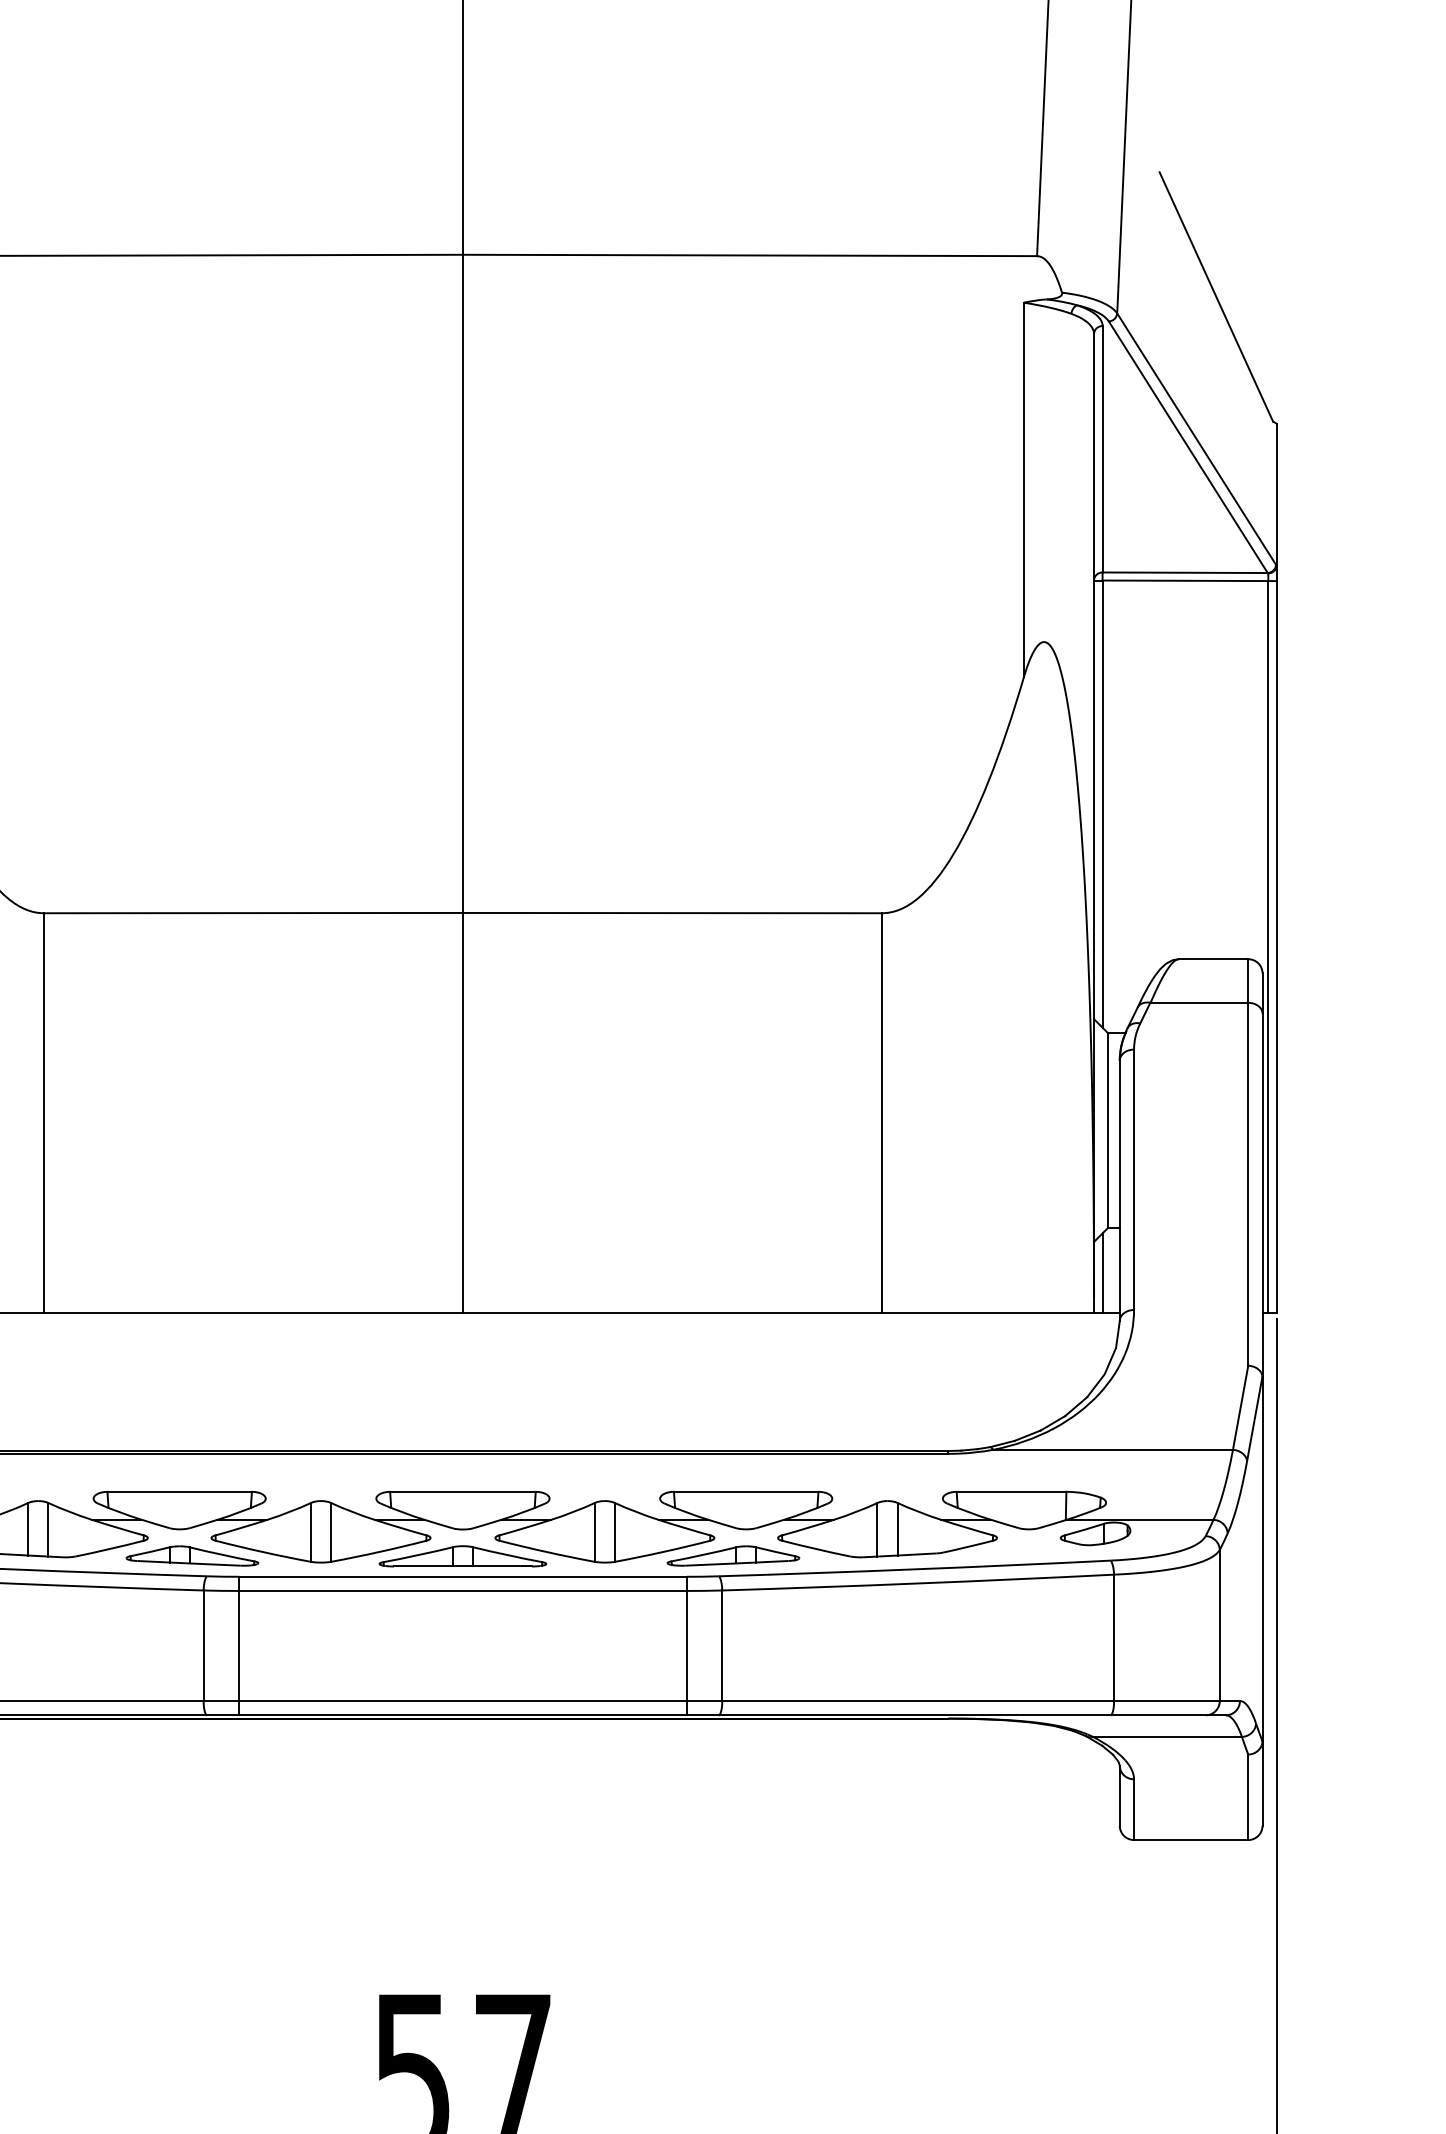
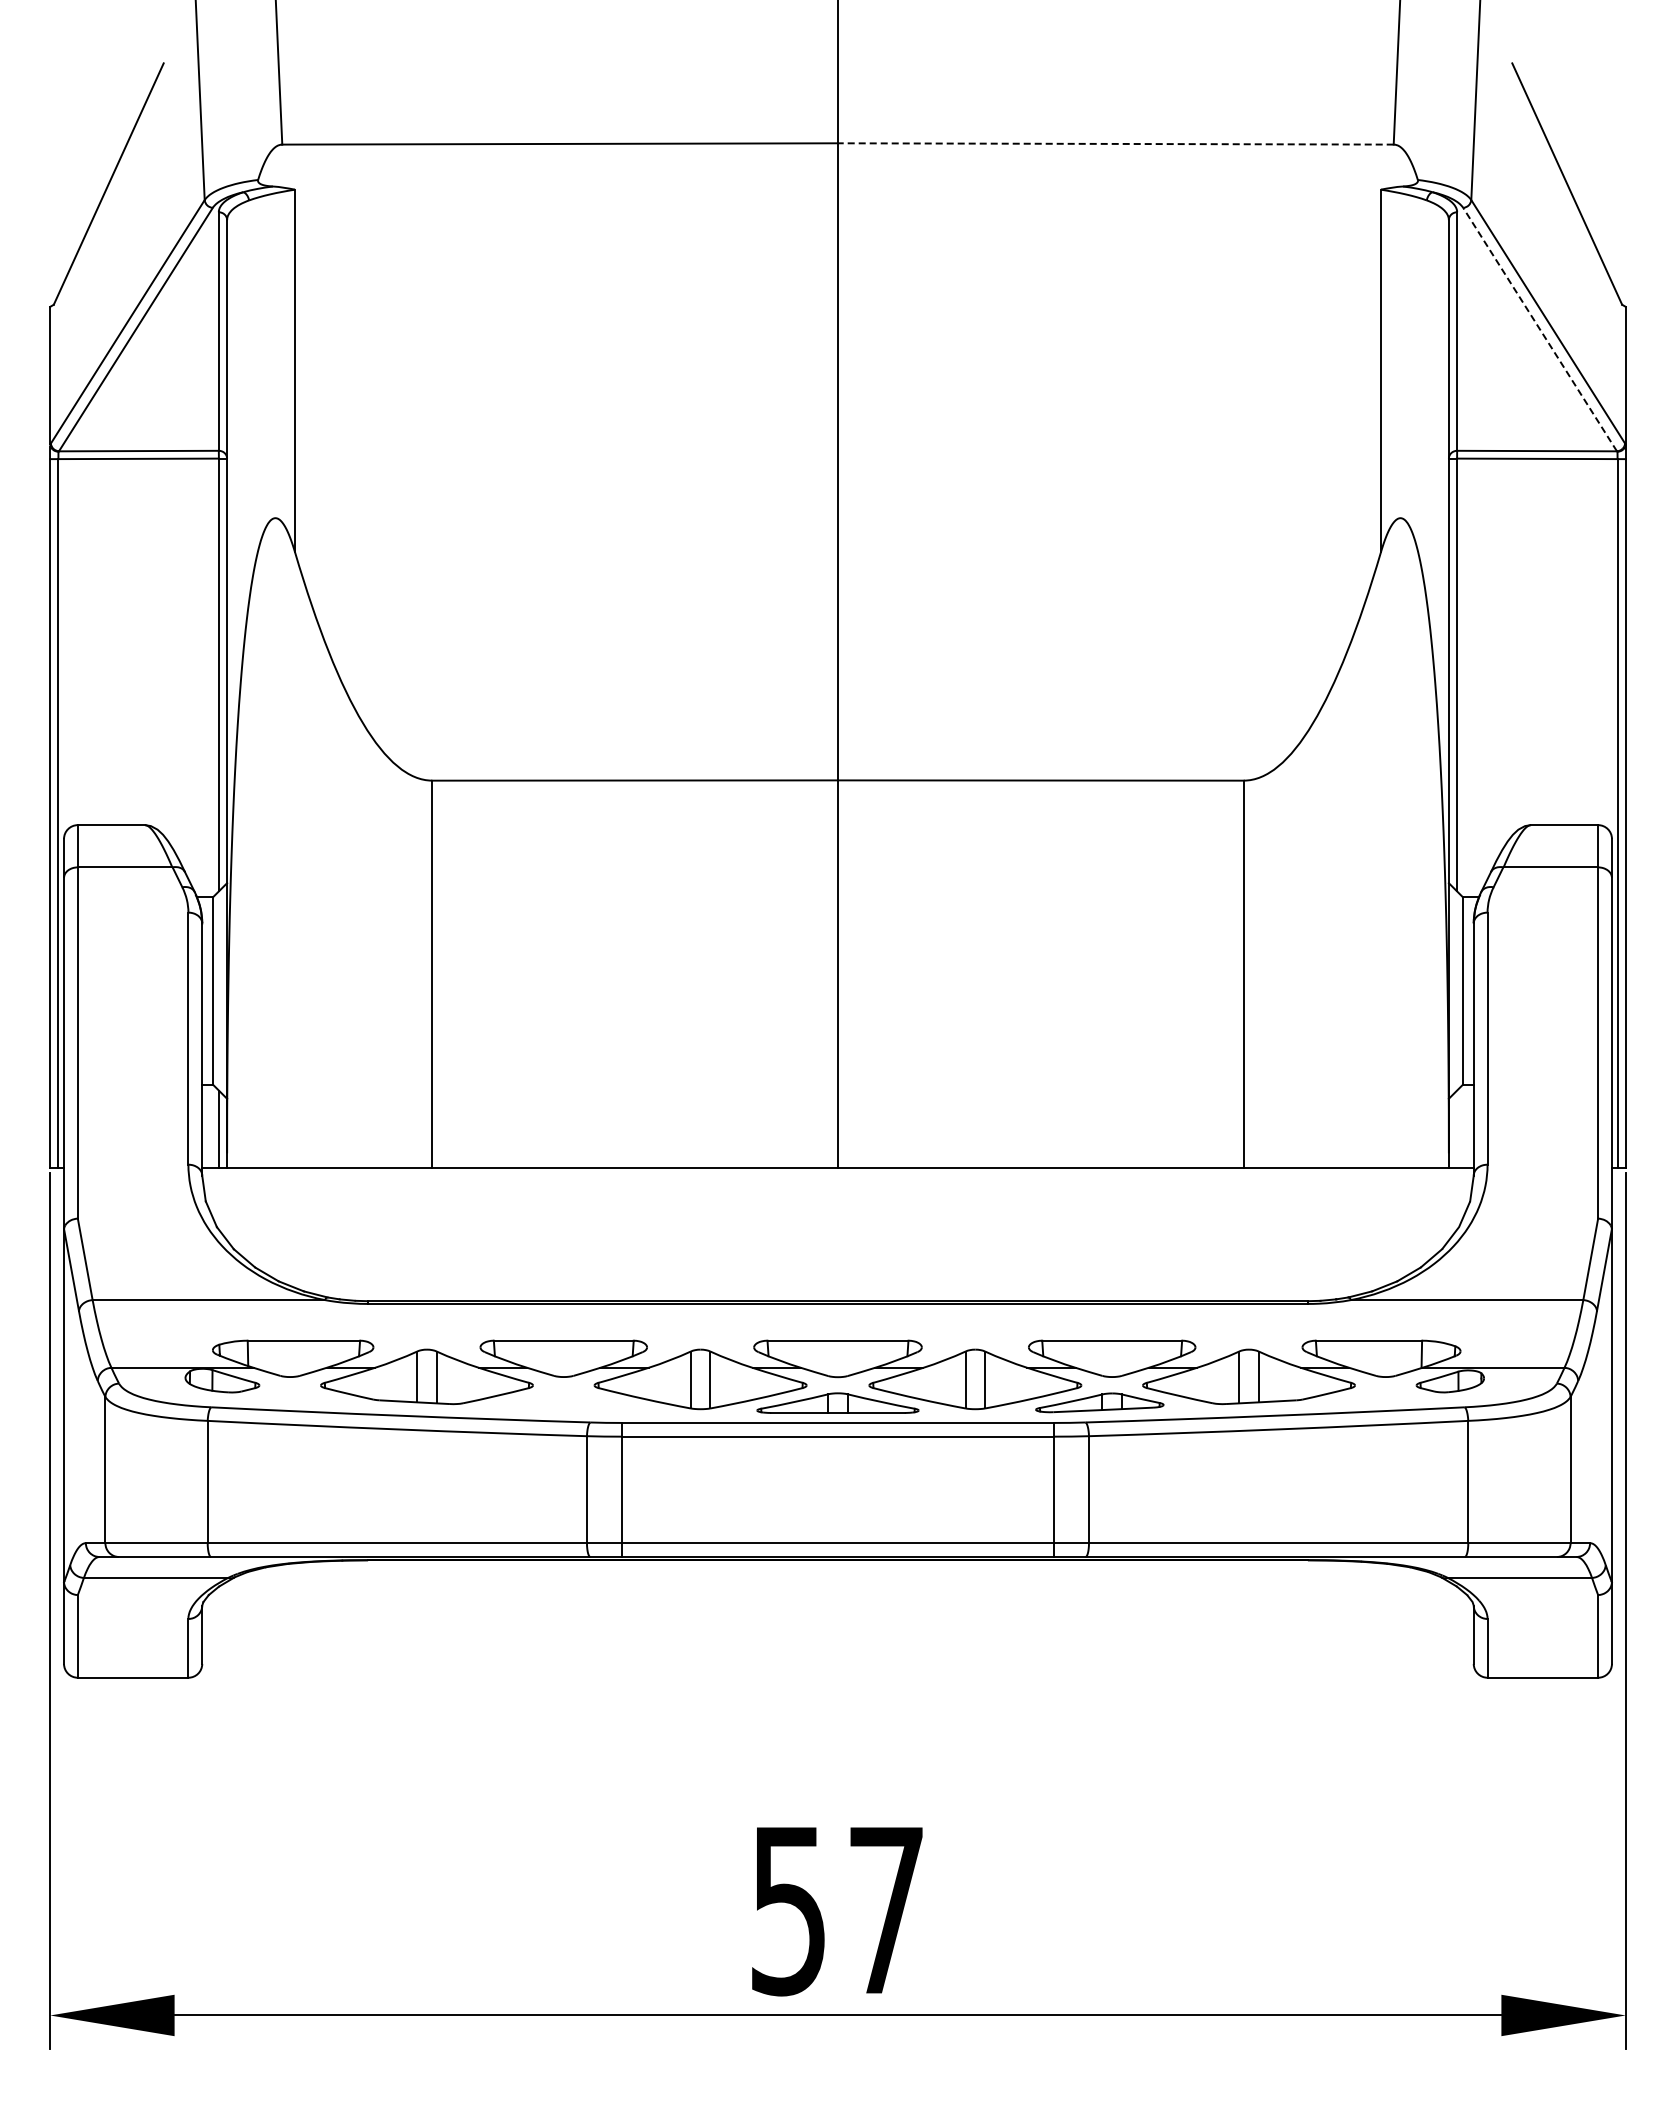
line: (749, 254) -> (1115, 143), solid -> dashed
line: (1188, 447) -> (1540, 329), solid -> dashed
line: (1102, 1272) -> (1457, 1128), removed
part: (191, 1555) -> (575, 1402), removed

